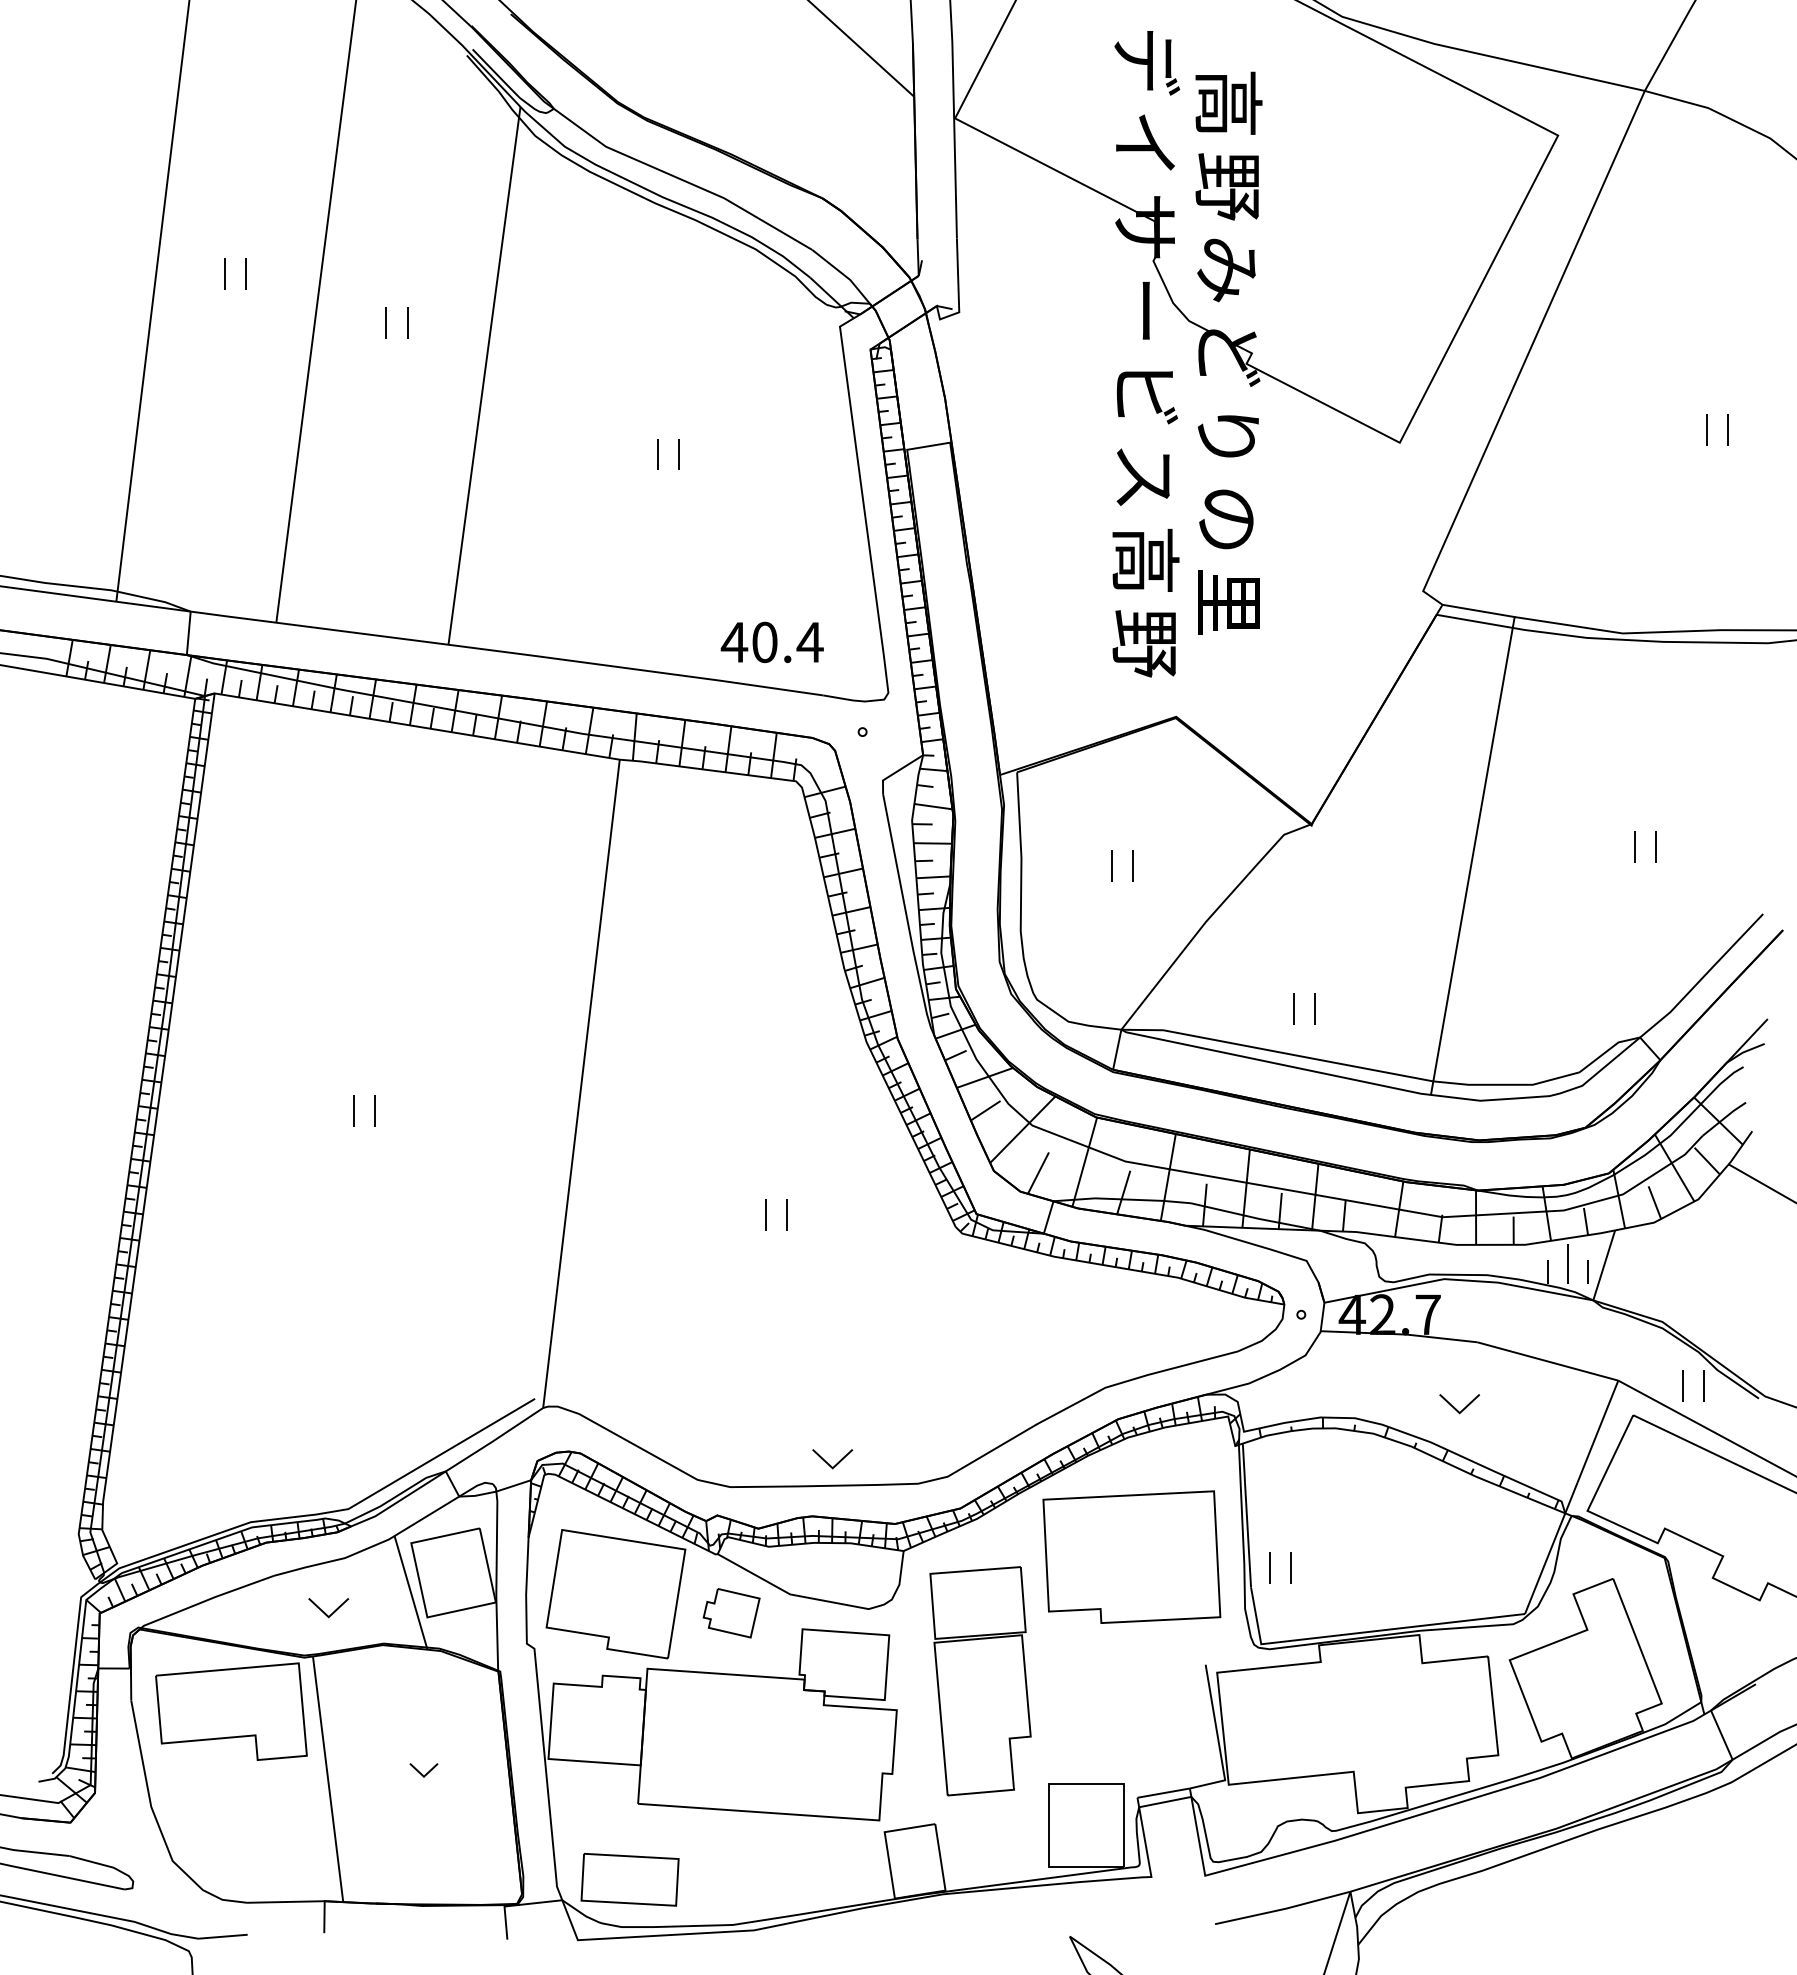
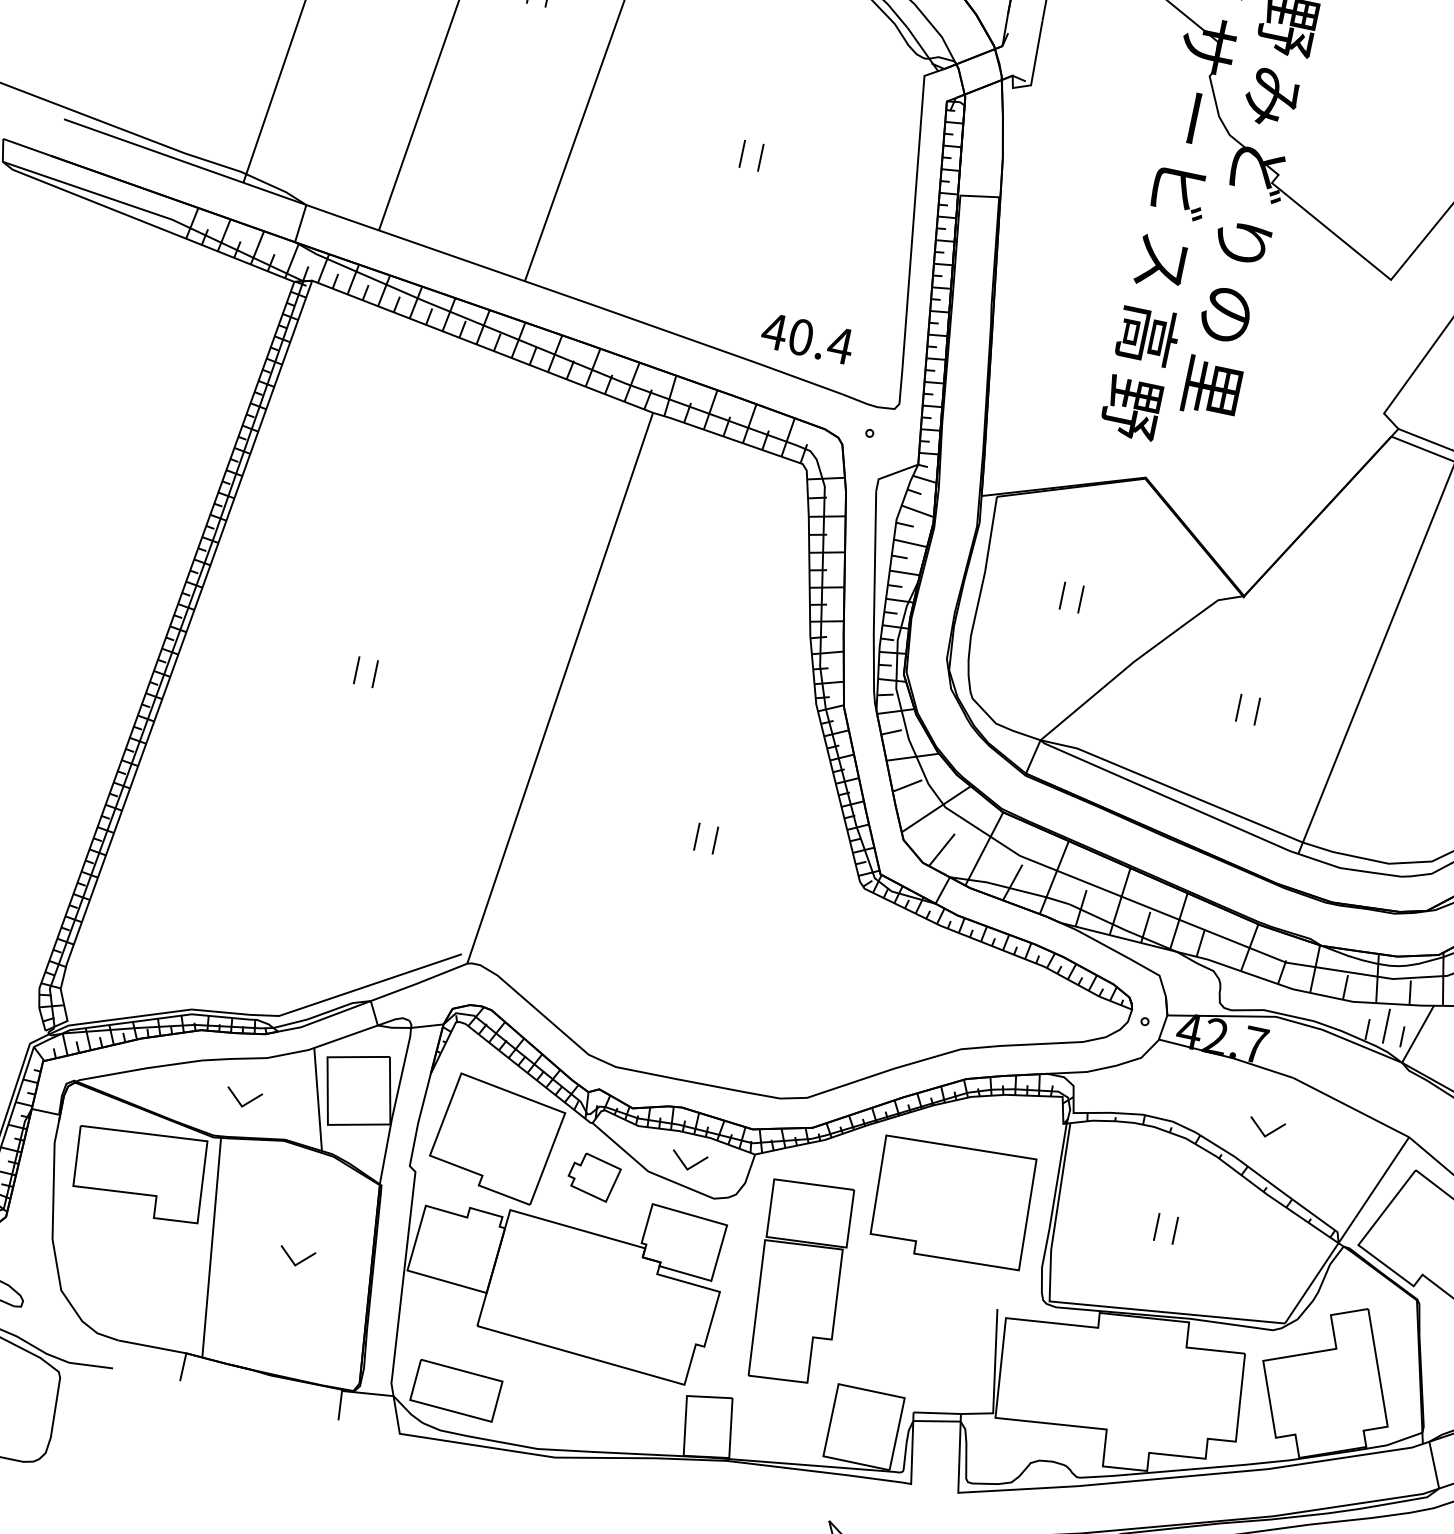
part: (1294, 1008) -> (1239, 707), moved
part: (832, 1459) -> (688, 1161), moved
part: (1270, 1567) -> (1157, 1226), moved
part: (423, 1770) -> (296, 1257), size x1.43

